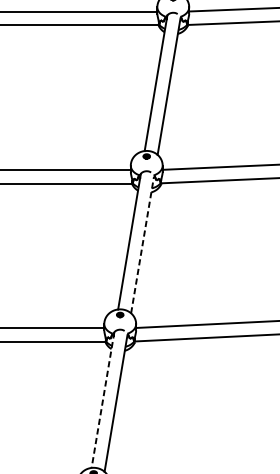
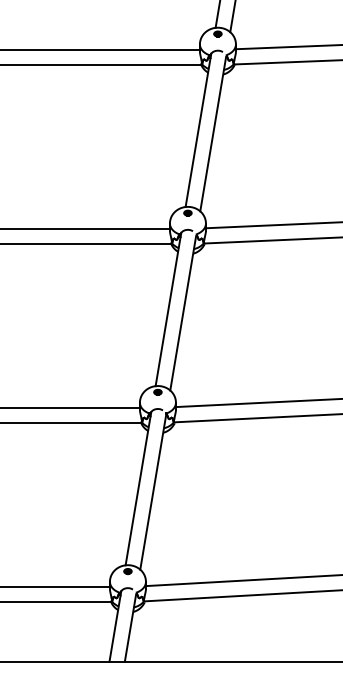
line: (142, 244) -> (183, 312), dashed -> solid
line: (103, 399) -> (138, 488), dashed -> solid

